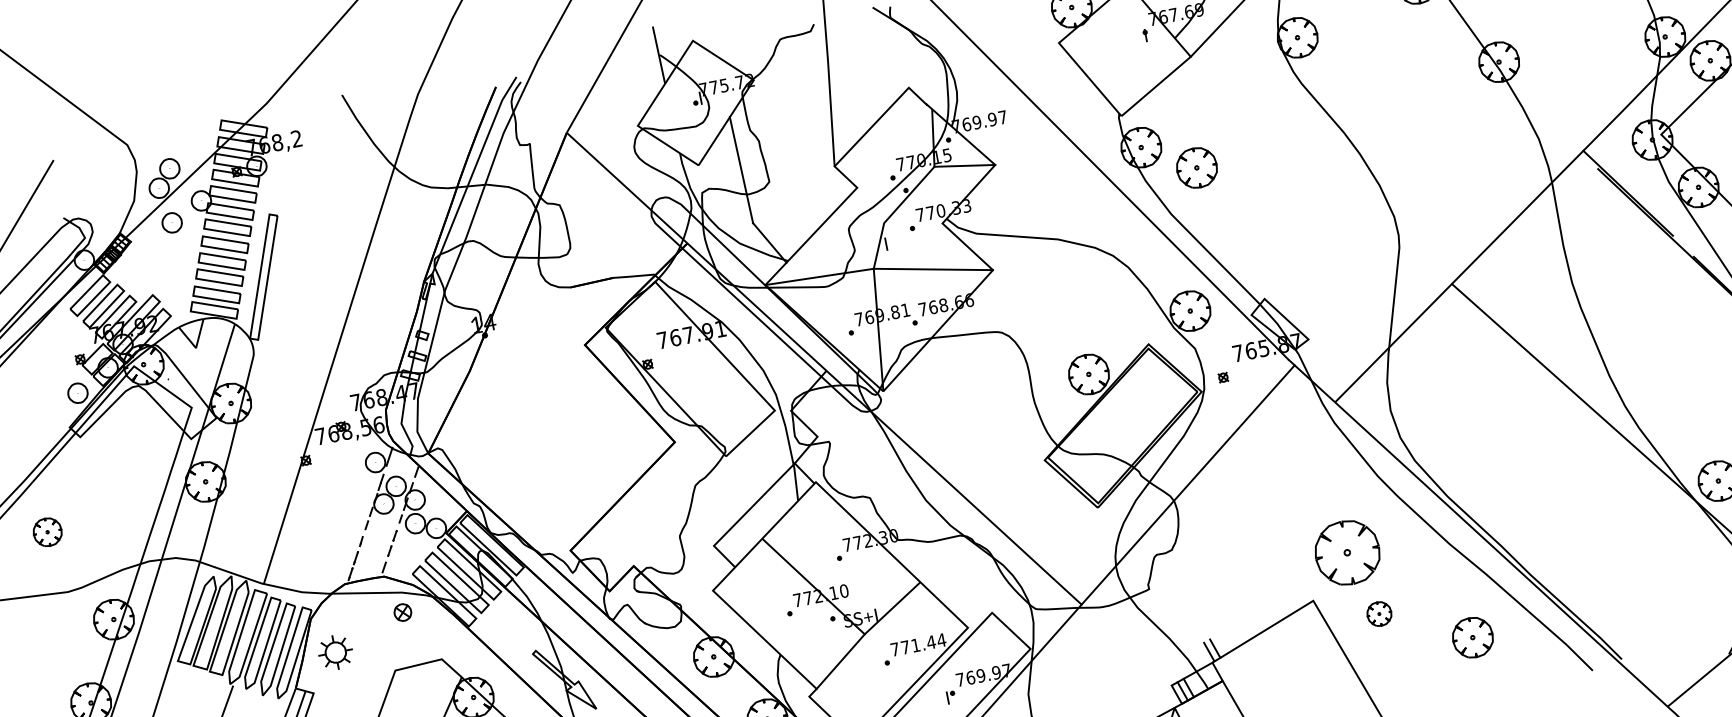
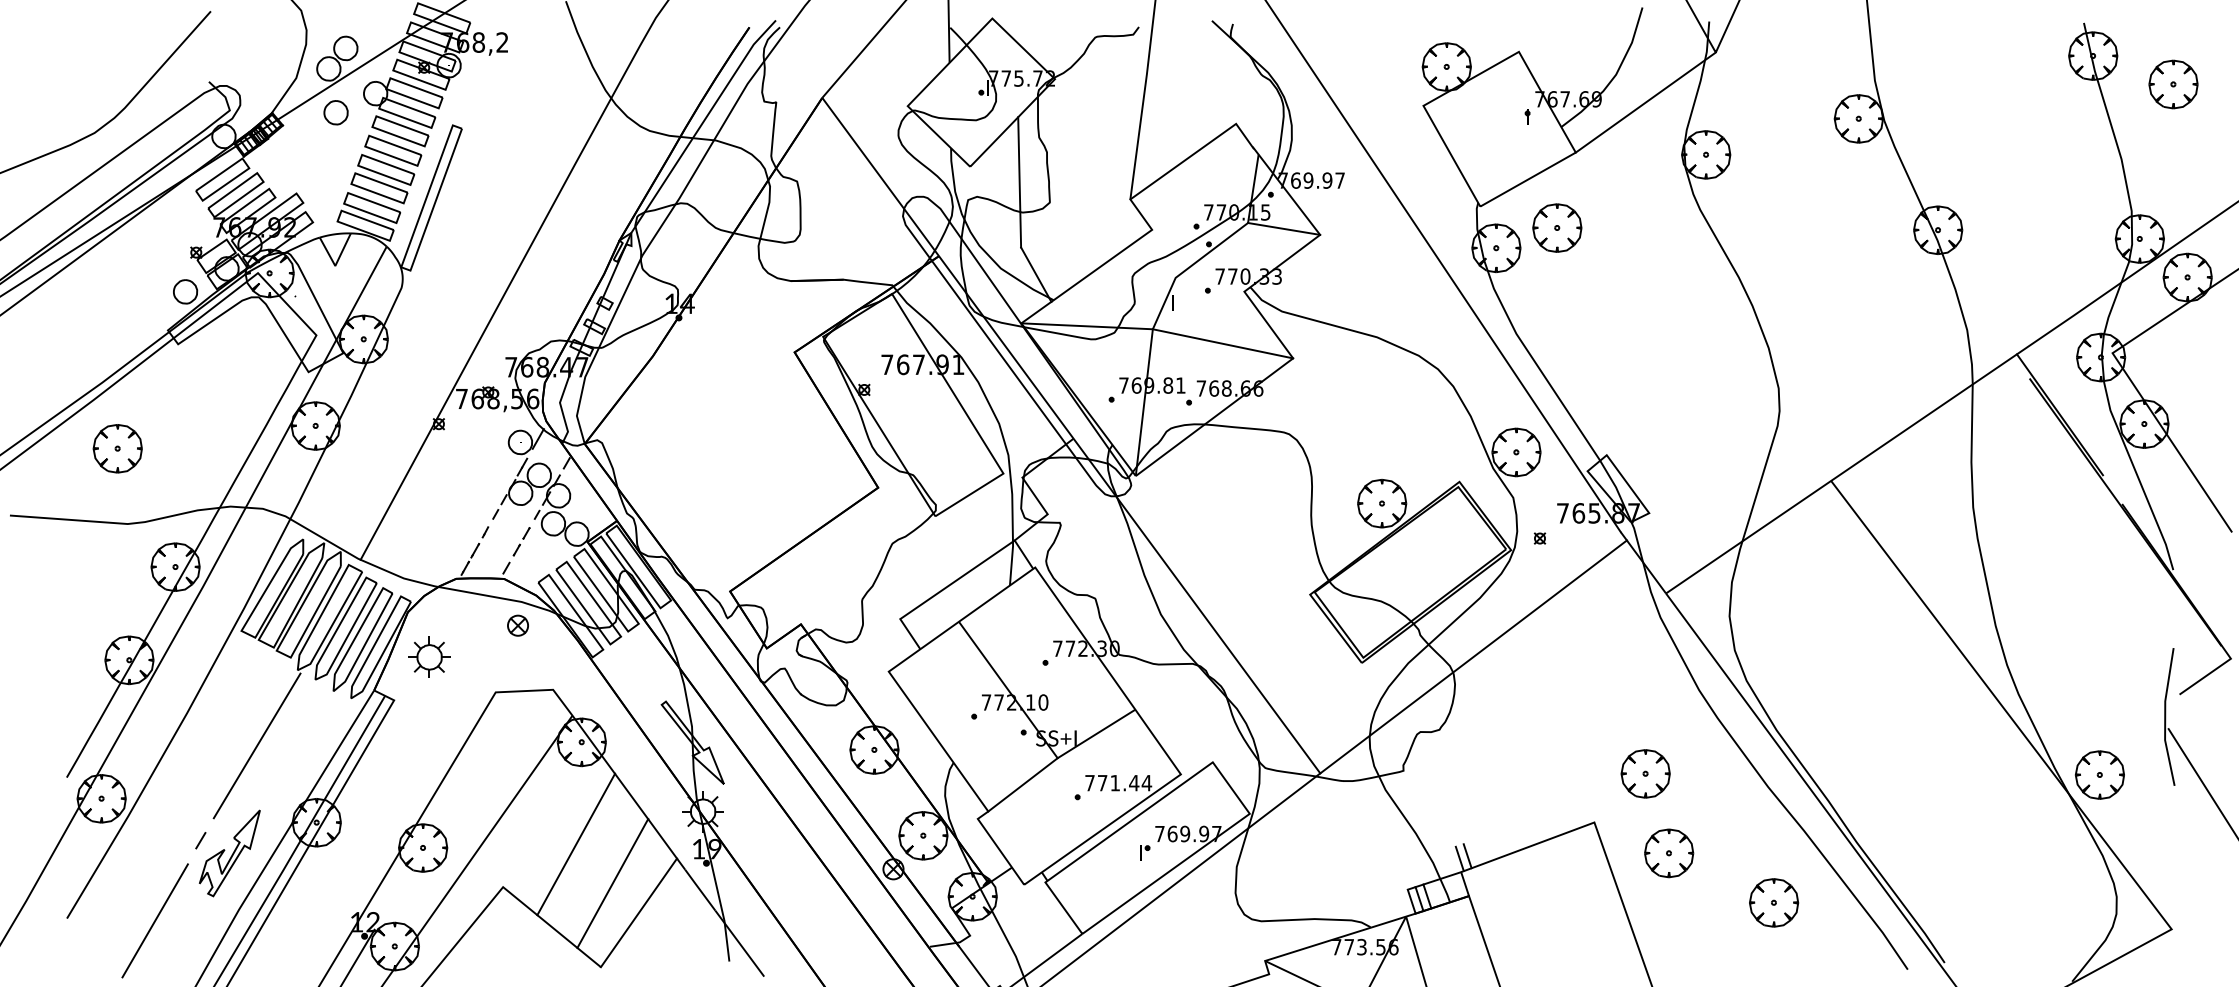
part: (1197, 167) -> (1557, 227), moved
part: (47, 532) -> (117, 448), size x1.43
part: (1347, 552) -> (1645, 773), size x0.62
part: (1379, 614) -> (1669, 853), size x1.67

